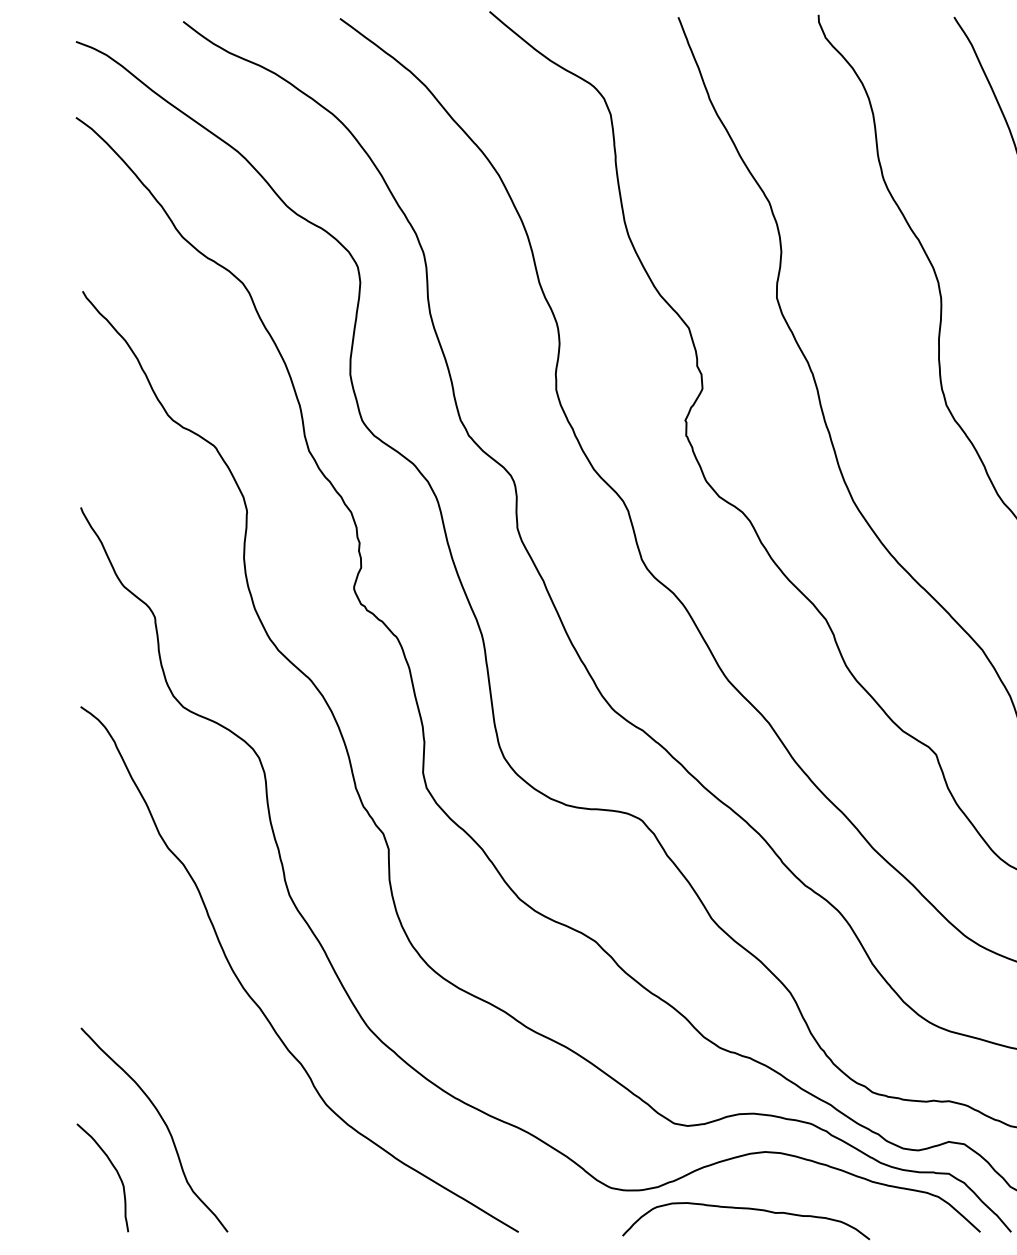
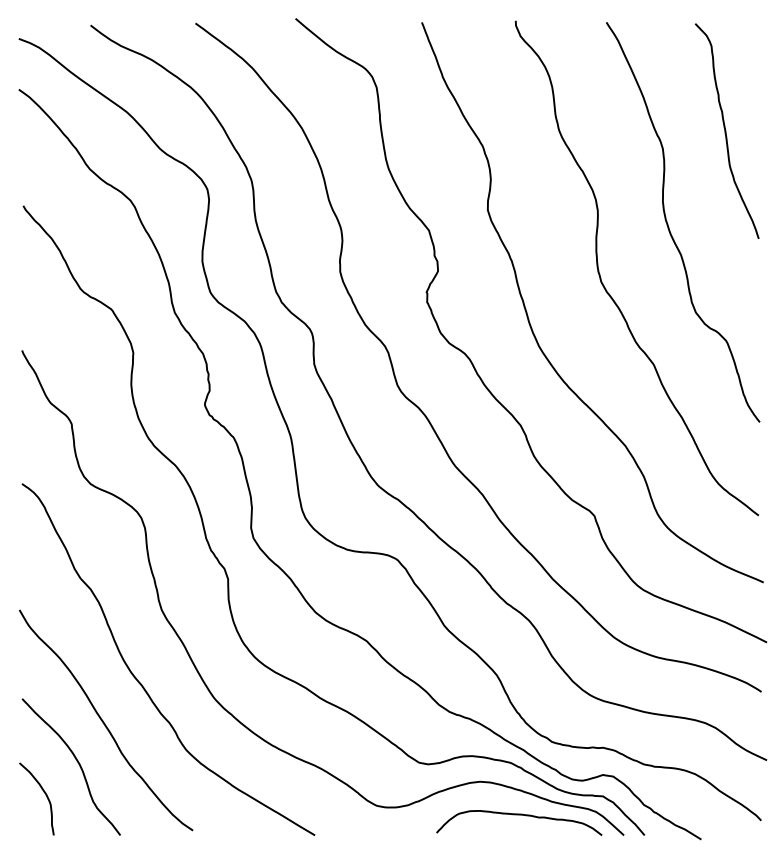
curve: (204, 1063) -> (104, 722), added
curve: (746, 1209) -> (519, 815), moved

